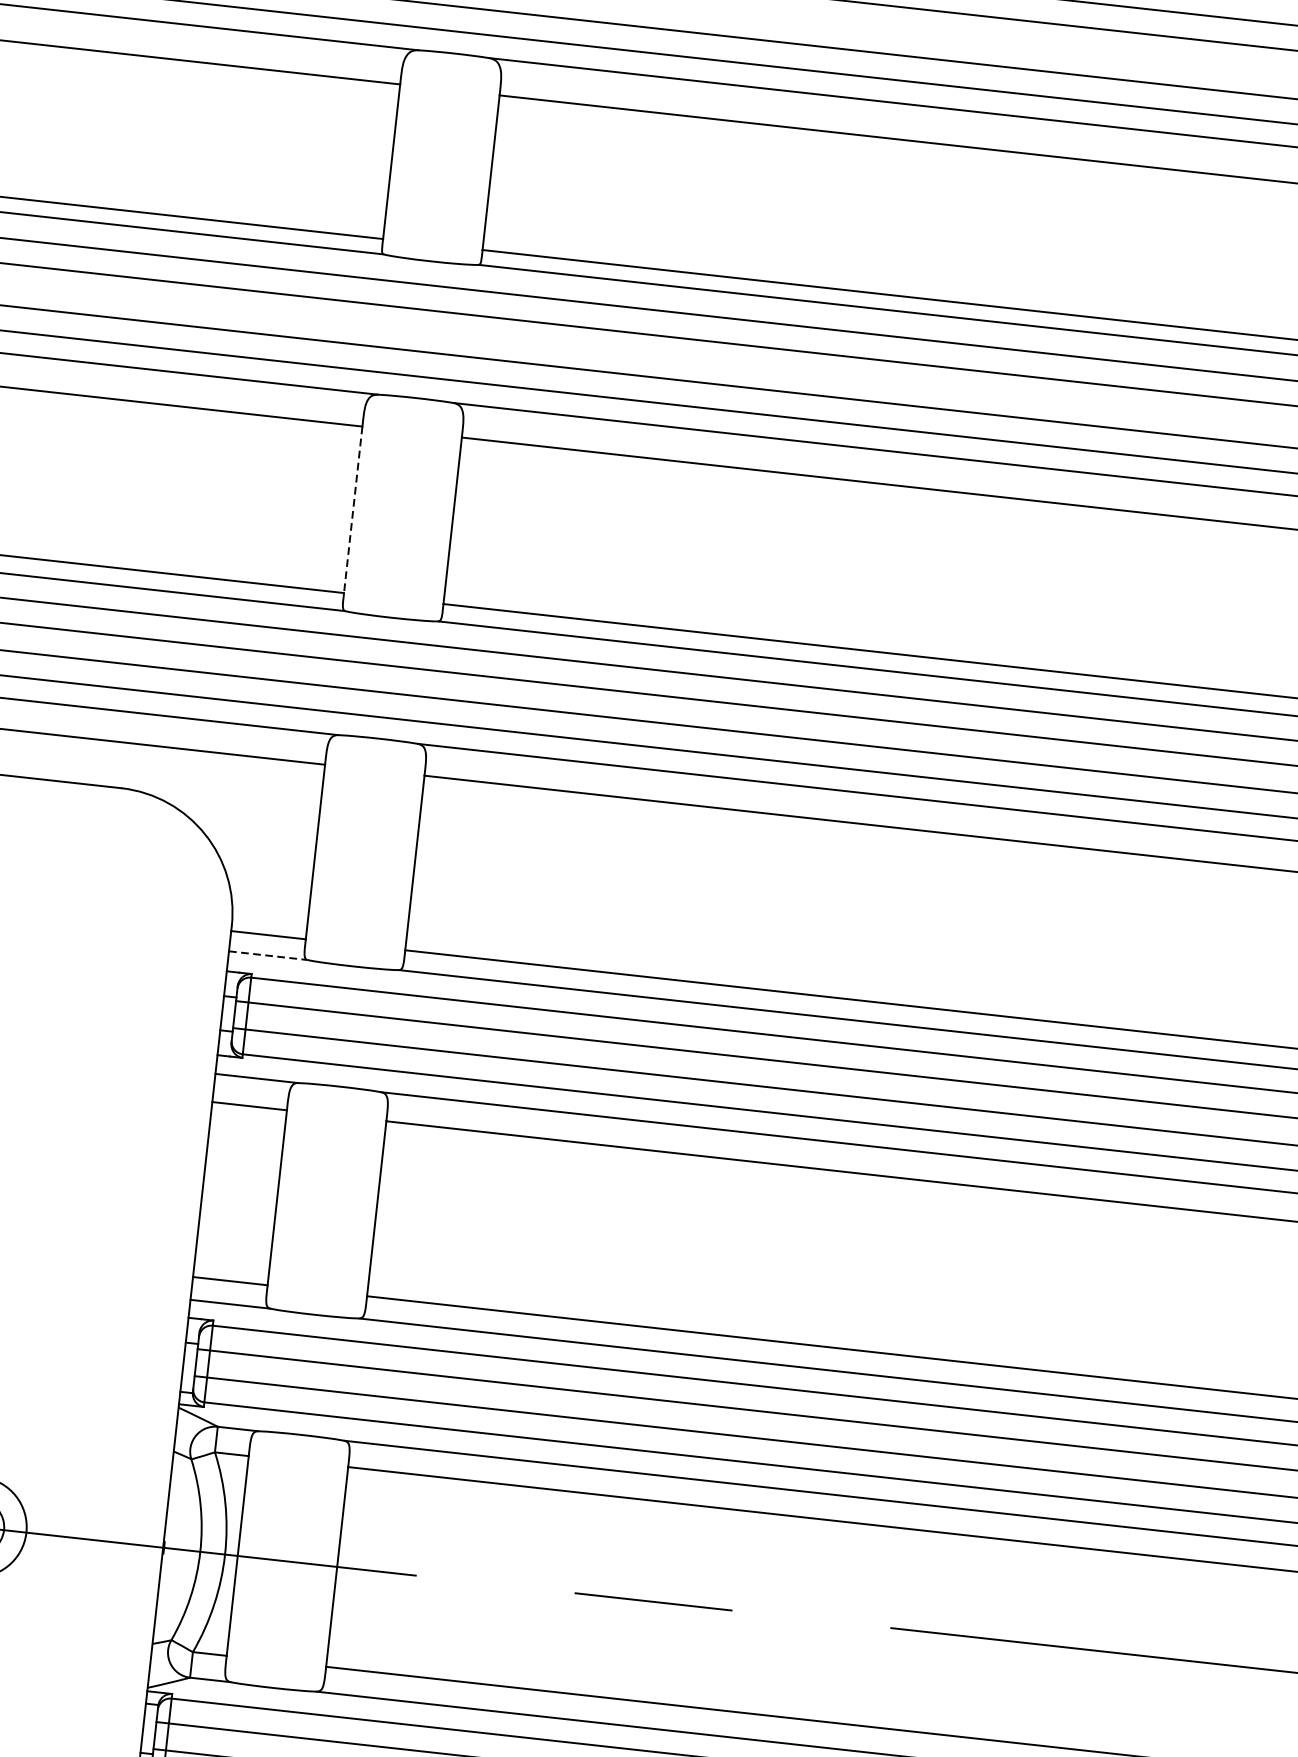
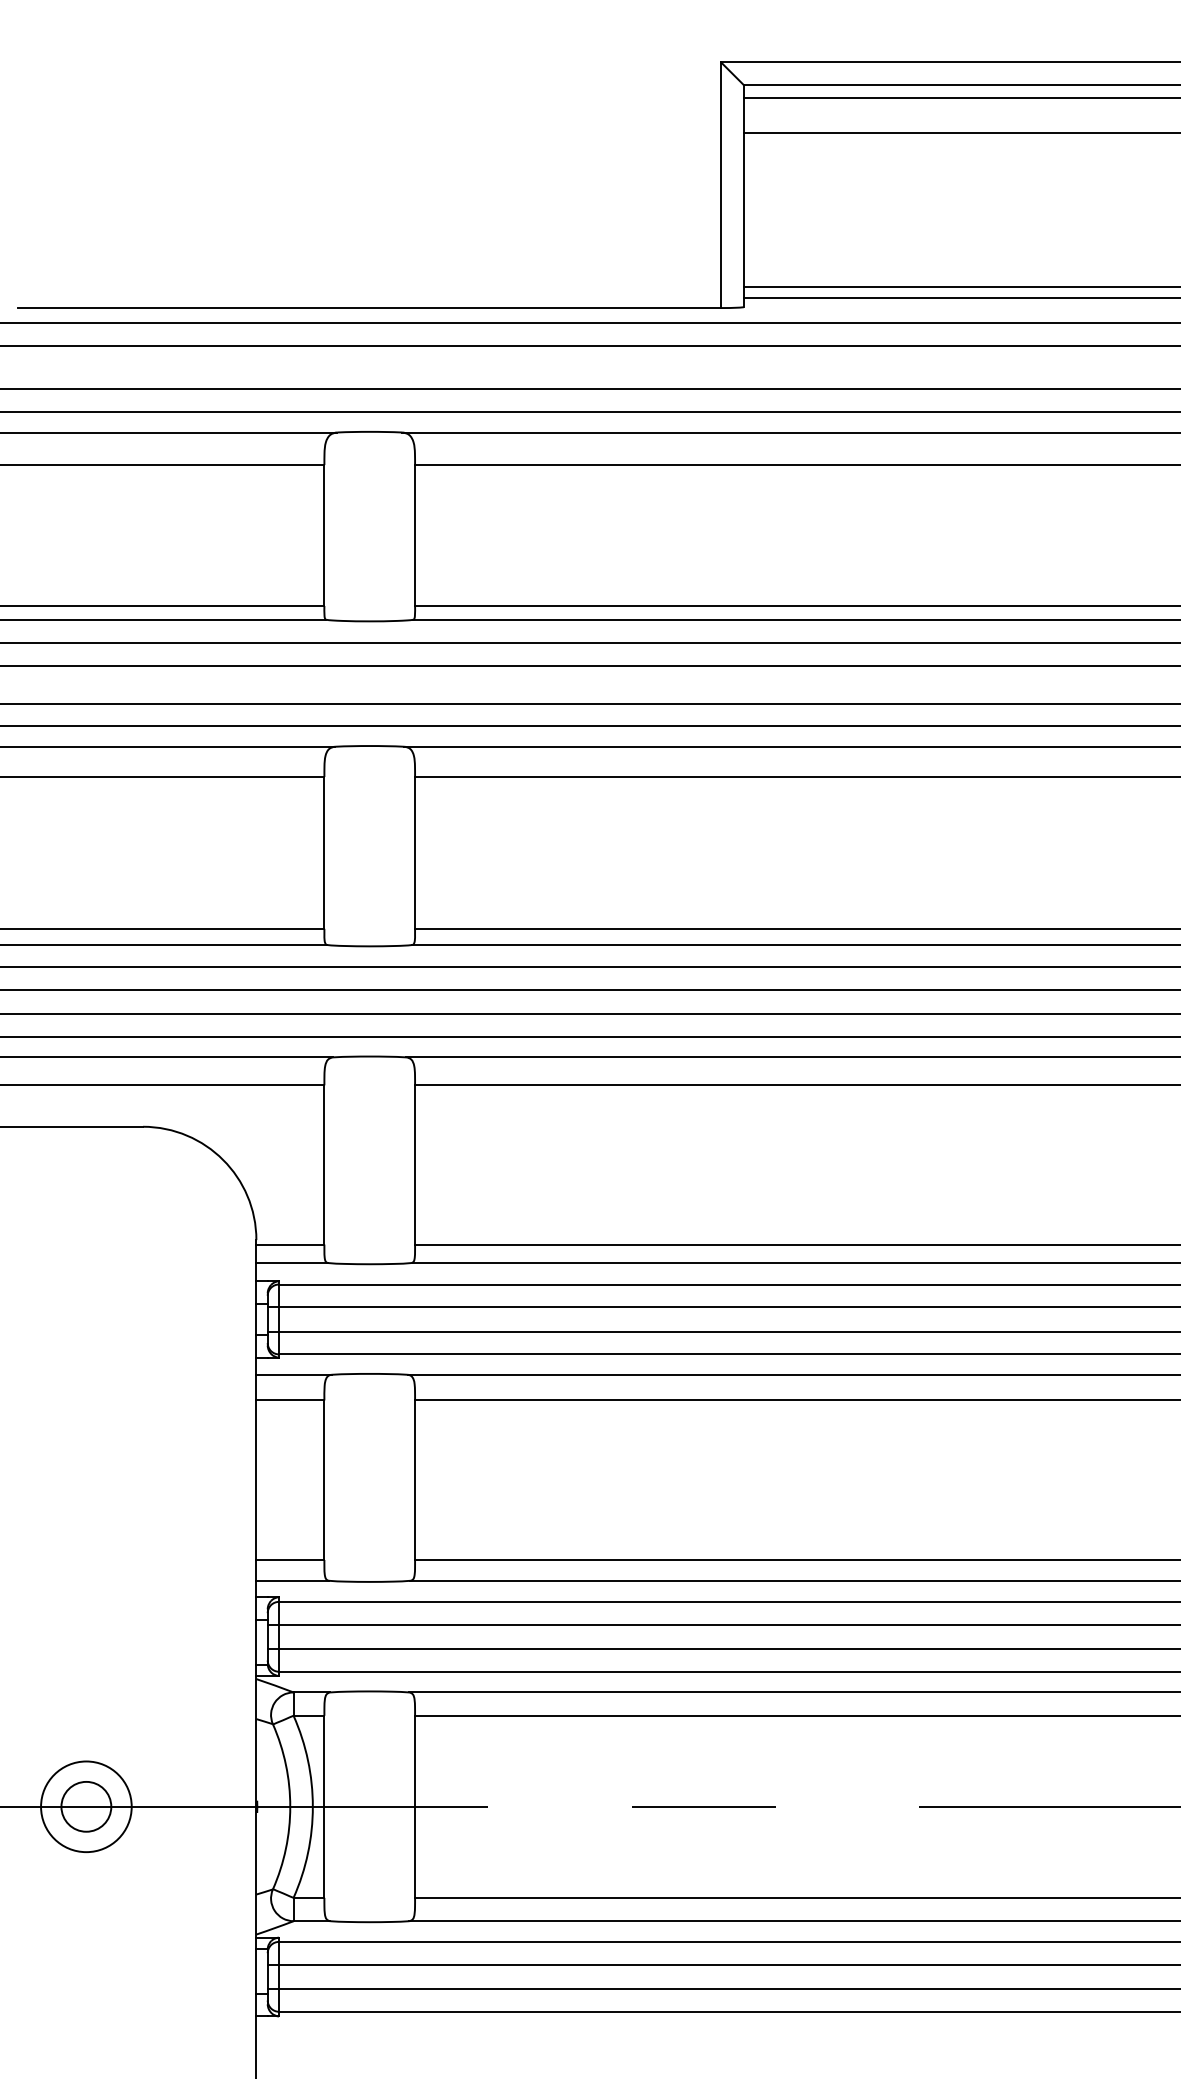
line: (353, 509) -> (324, 852), dashed -> solid
line: (268, 956) -> (292, 1263), dashed -> solid

